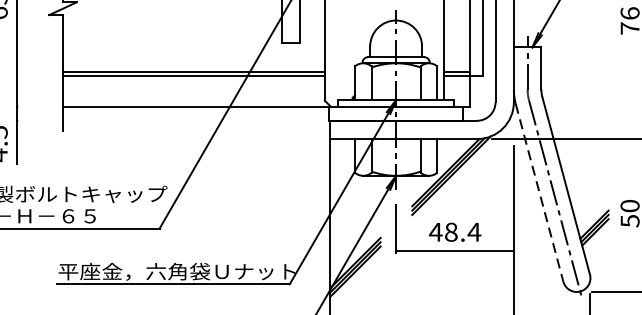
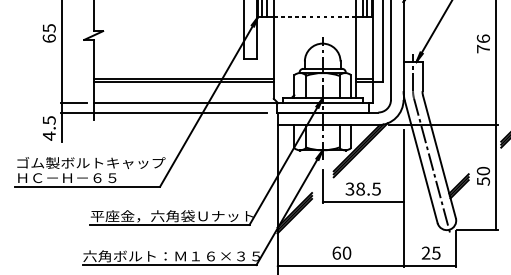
line: (34, 107) -> (74, 103), added
line: (165, 120) -> (164, 112), added
line: (539, 193) -> (421, 162), dashed -> solid
text: (455, 231) -> (363, 188), 48.4 -> 38.5

